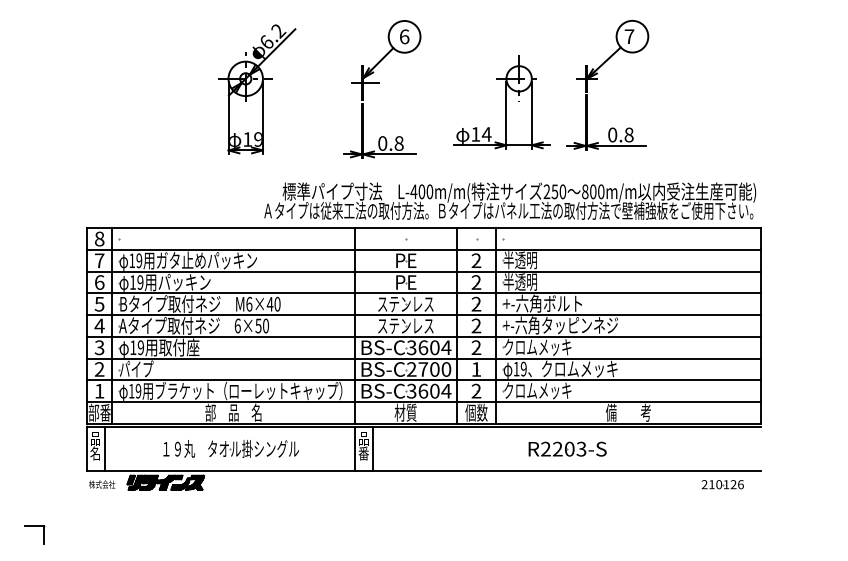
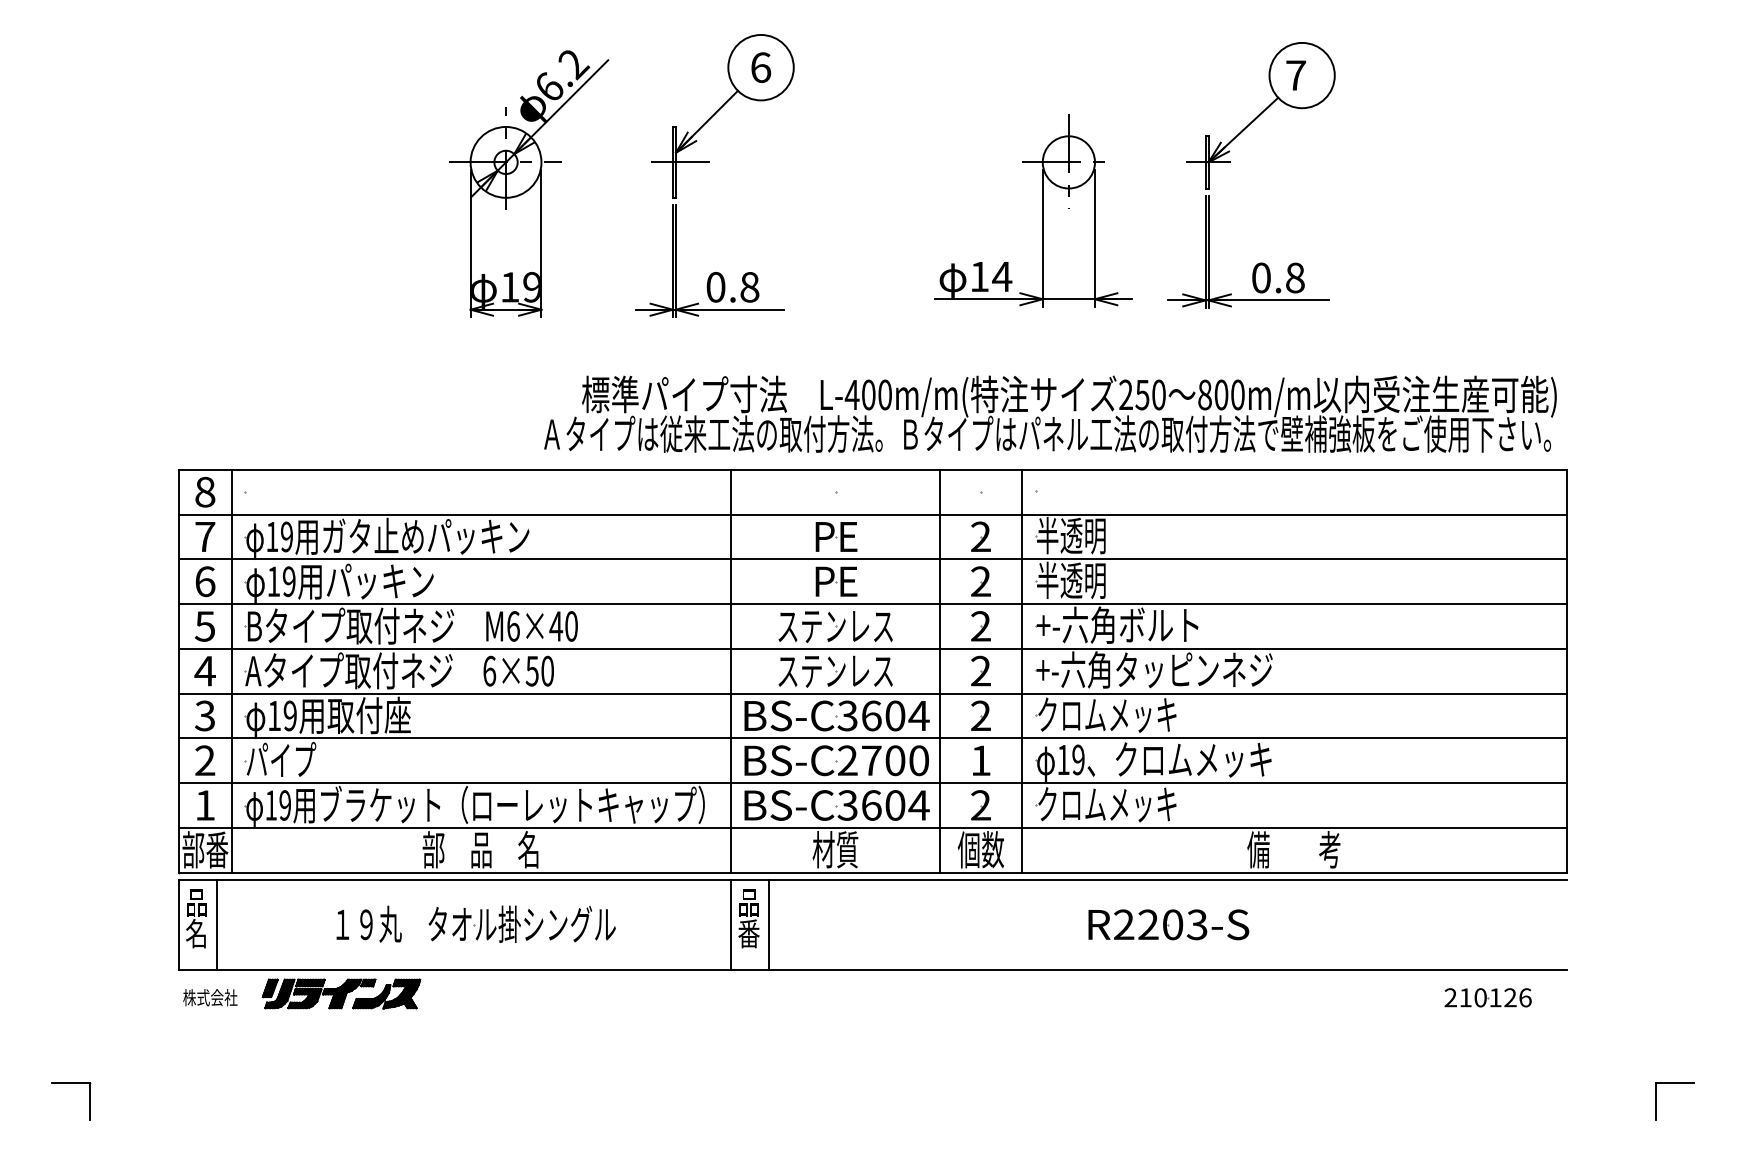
part: (379, 83) -> (709, 163), moved
part: (813, 526) -> (1674, 1083), added

